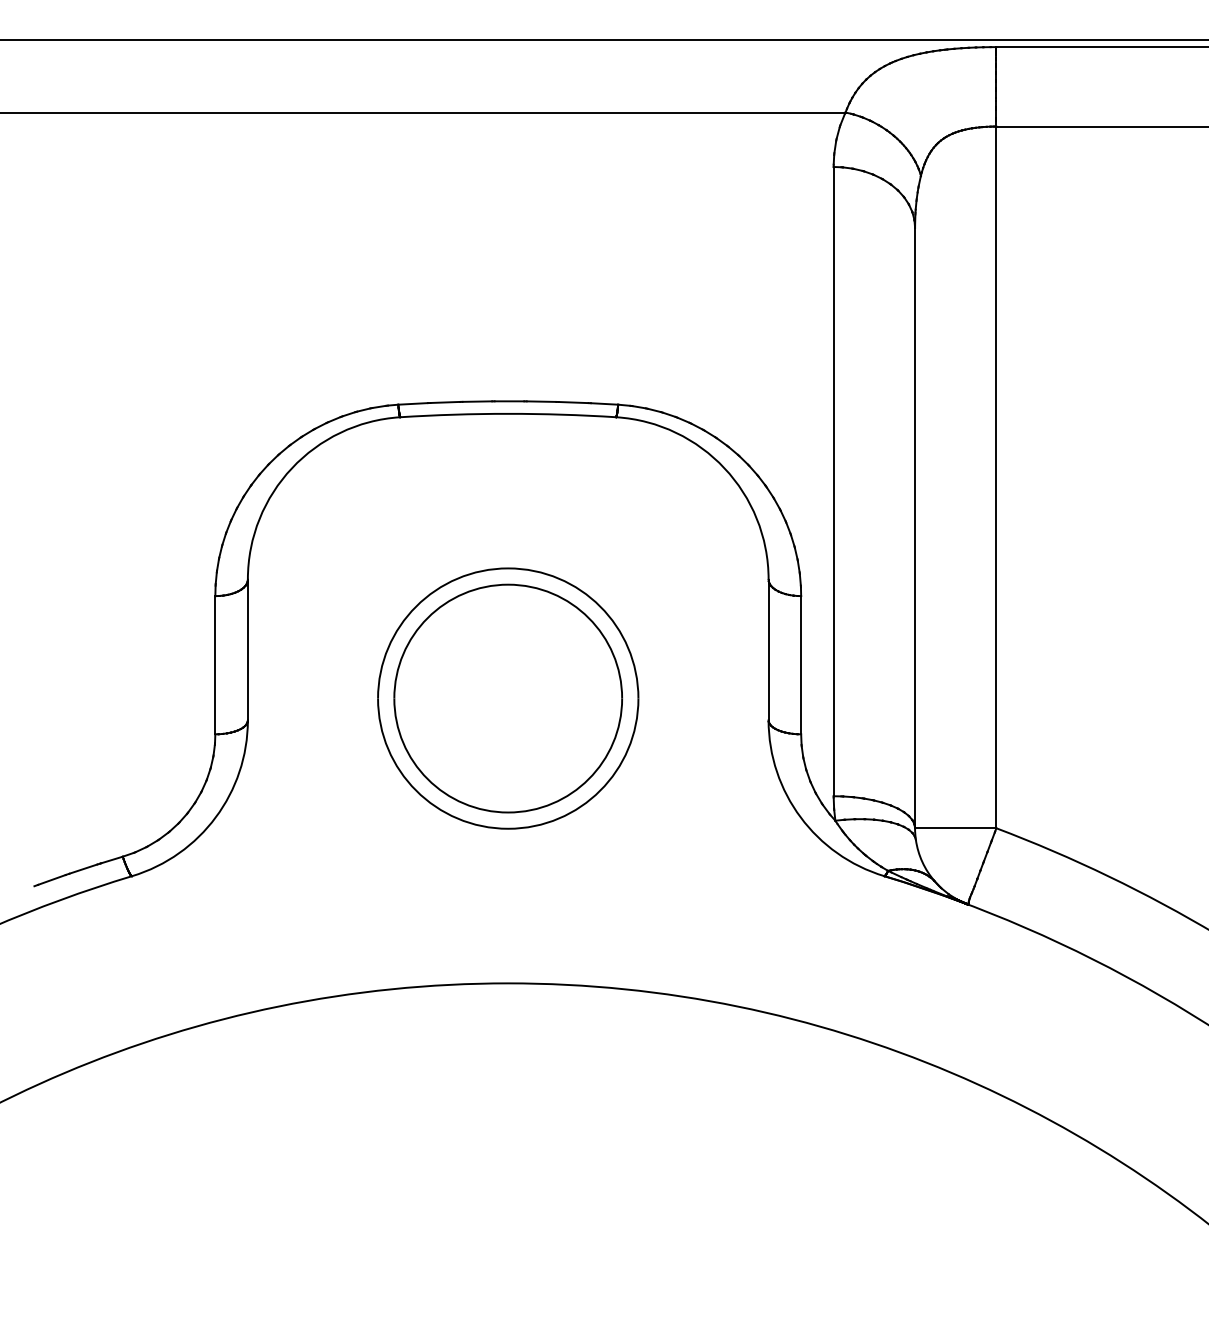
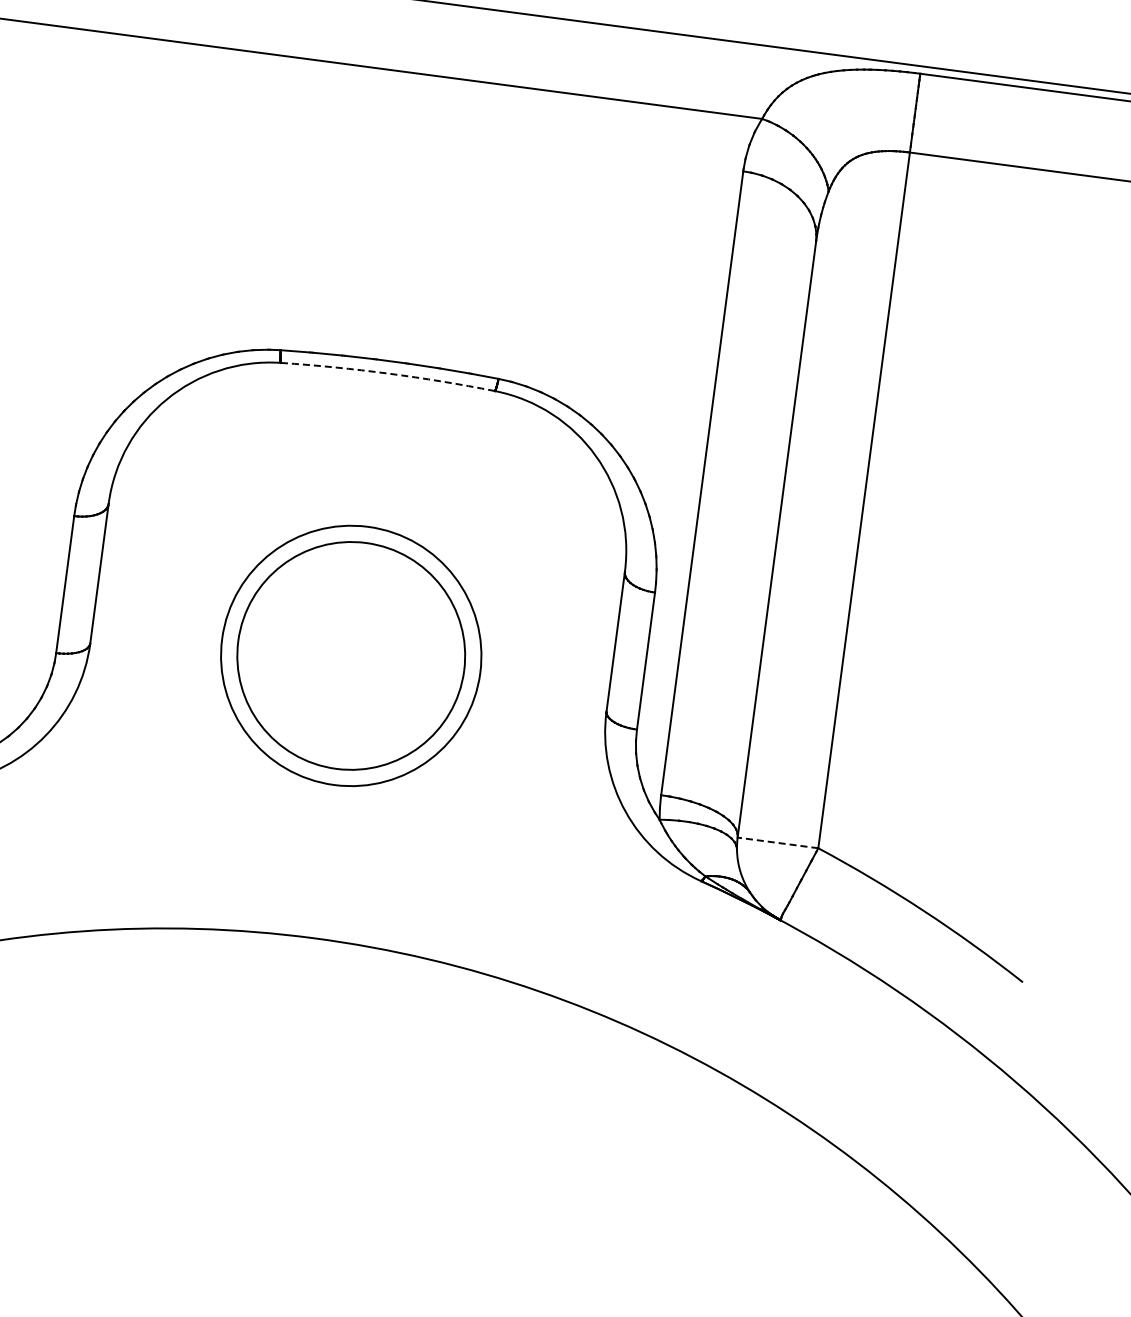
arc: (508, 413) -> (388, 373), solid -> dashed
line: (955, 828) -> (777, 843), solid -> dashed

